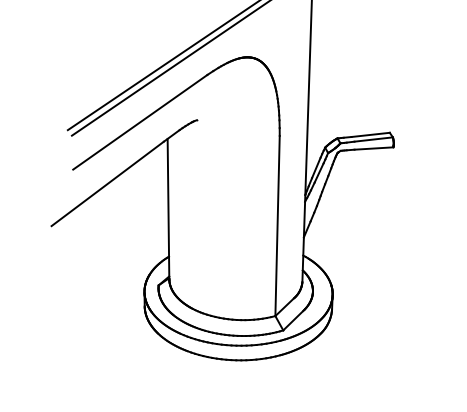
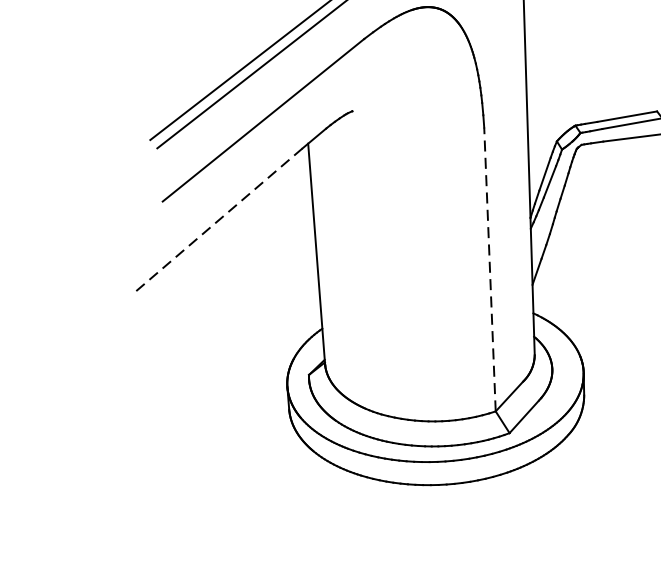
line: (107, 184) -> (218, 221), solid -> dashed
line: (277, 225) -> (489, 268), solid -> dashed

